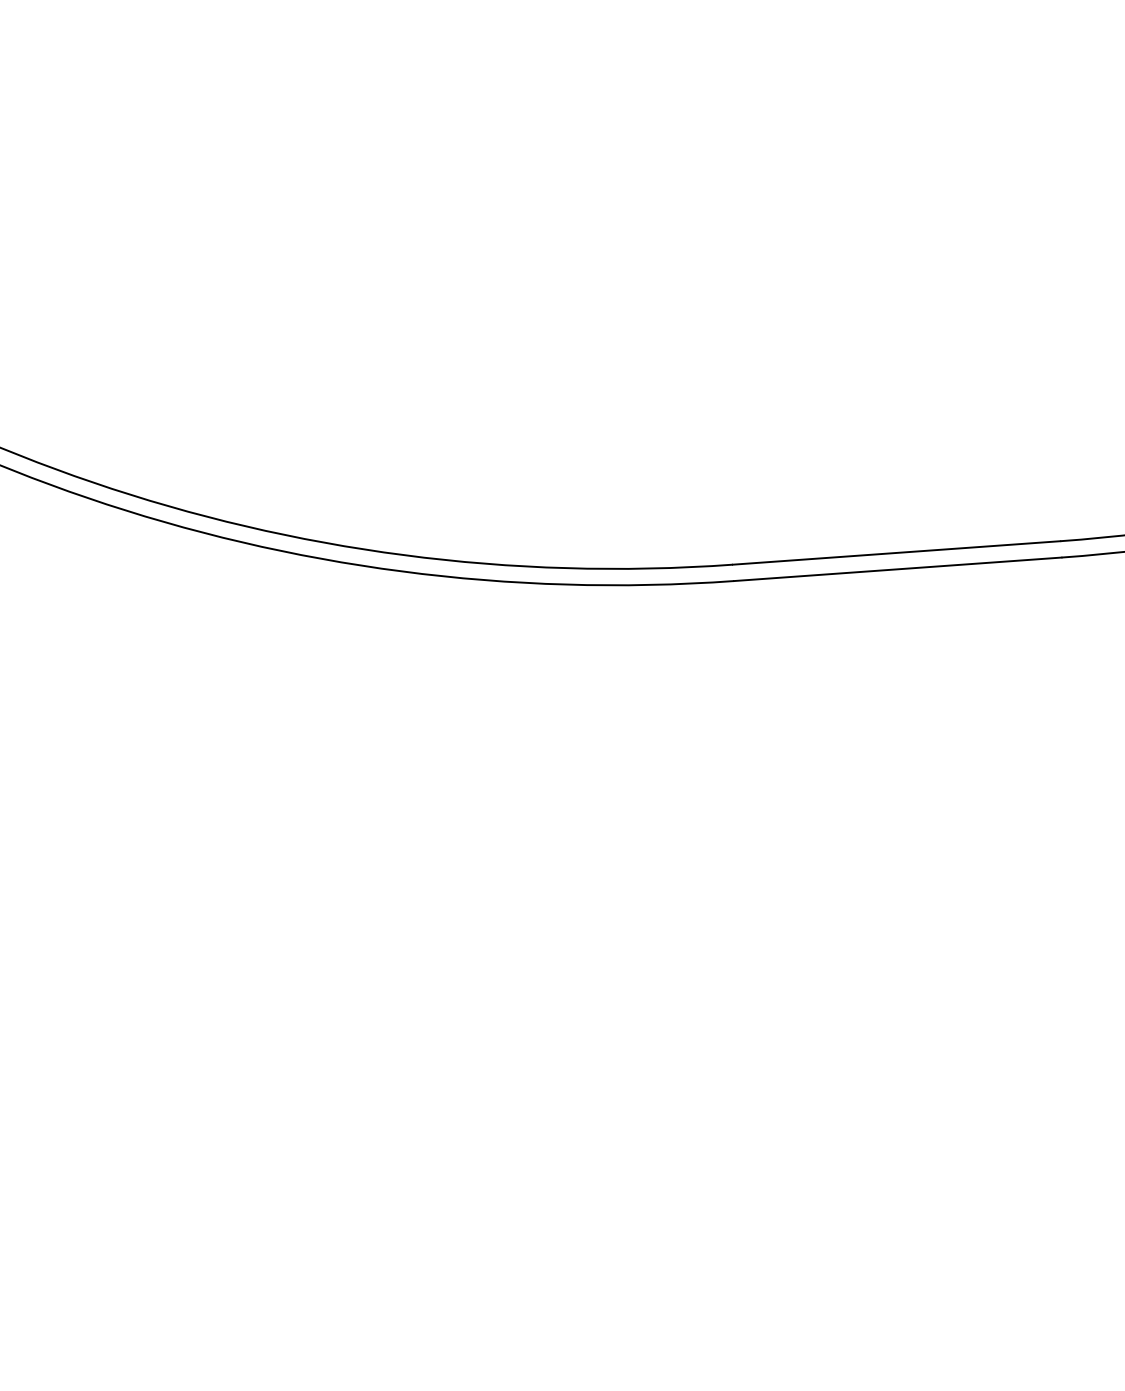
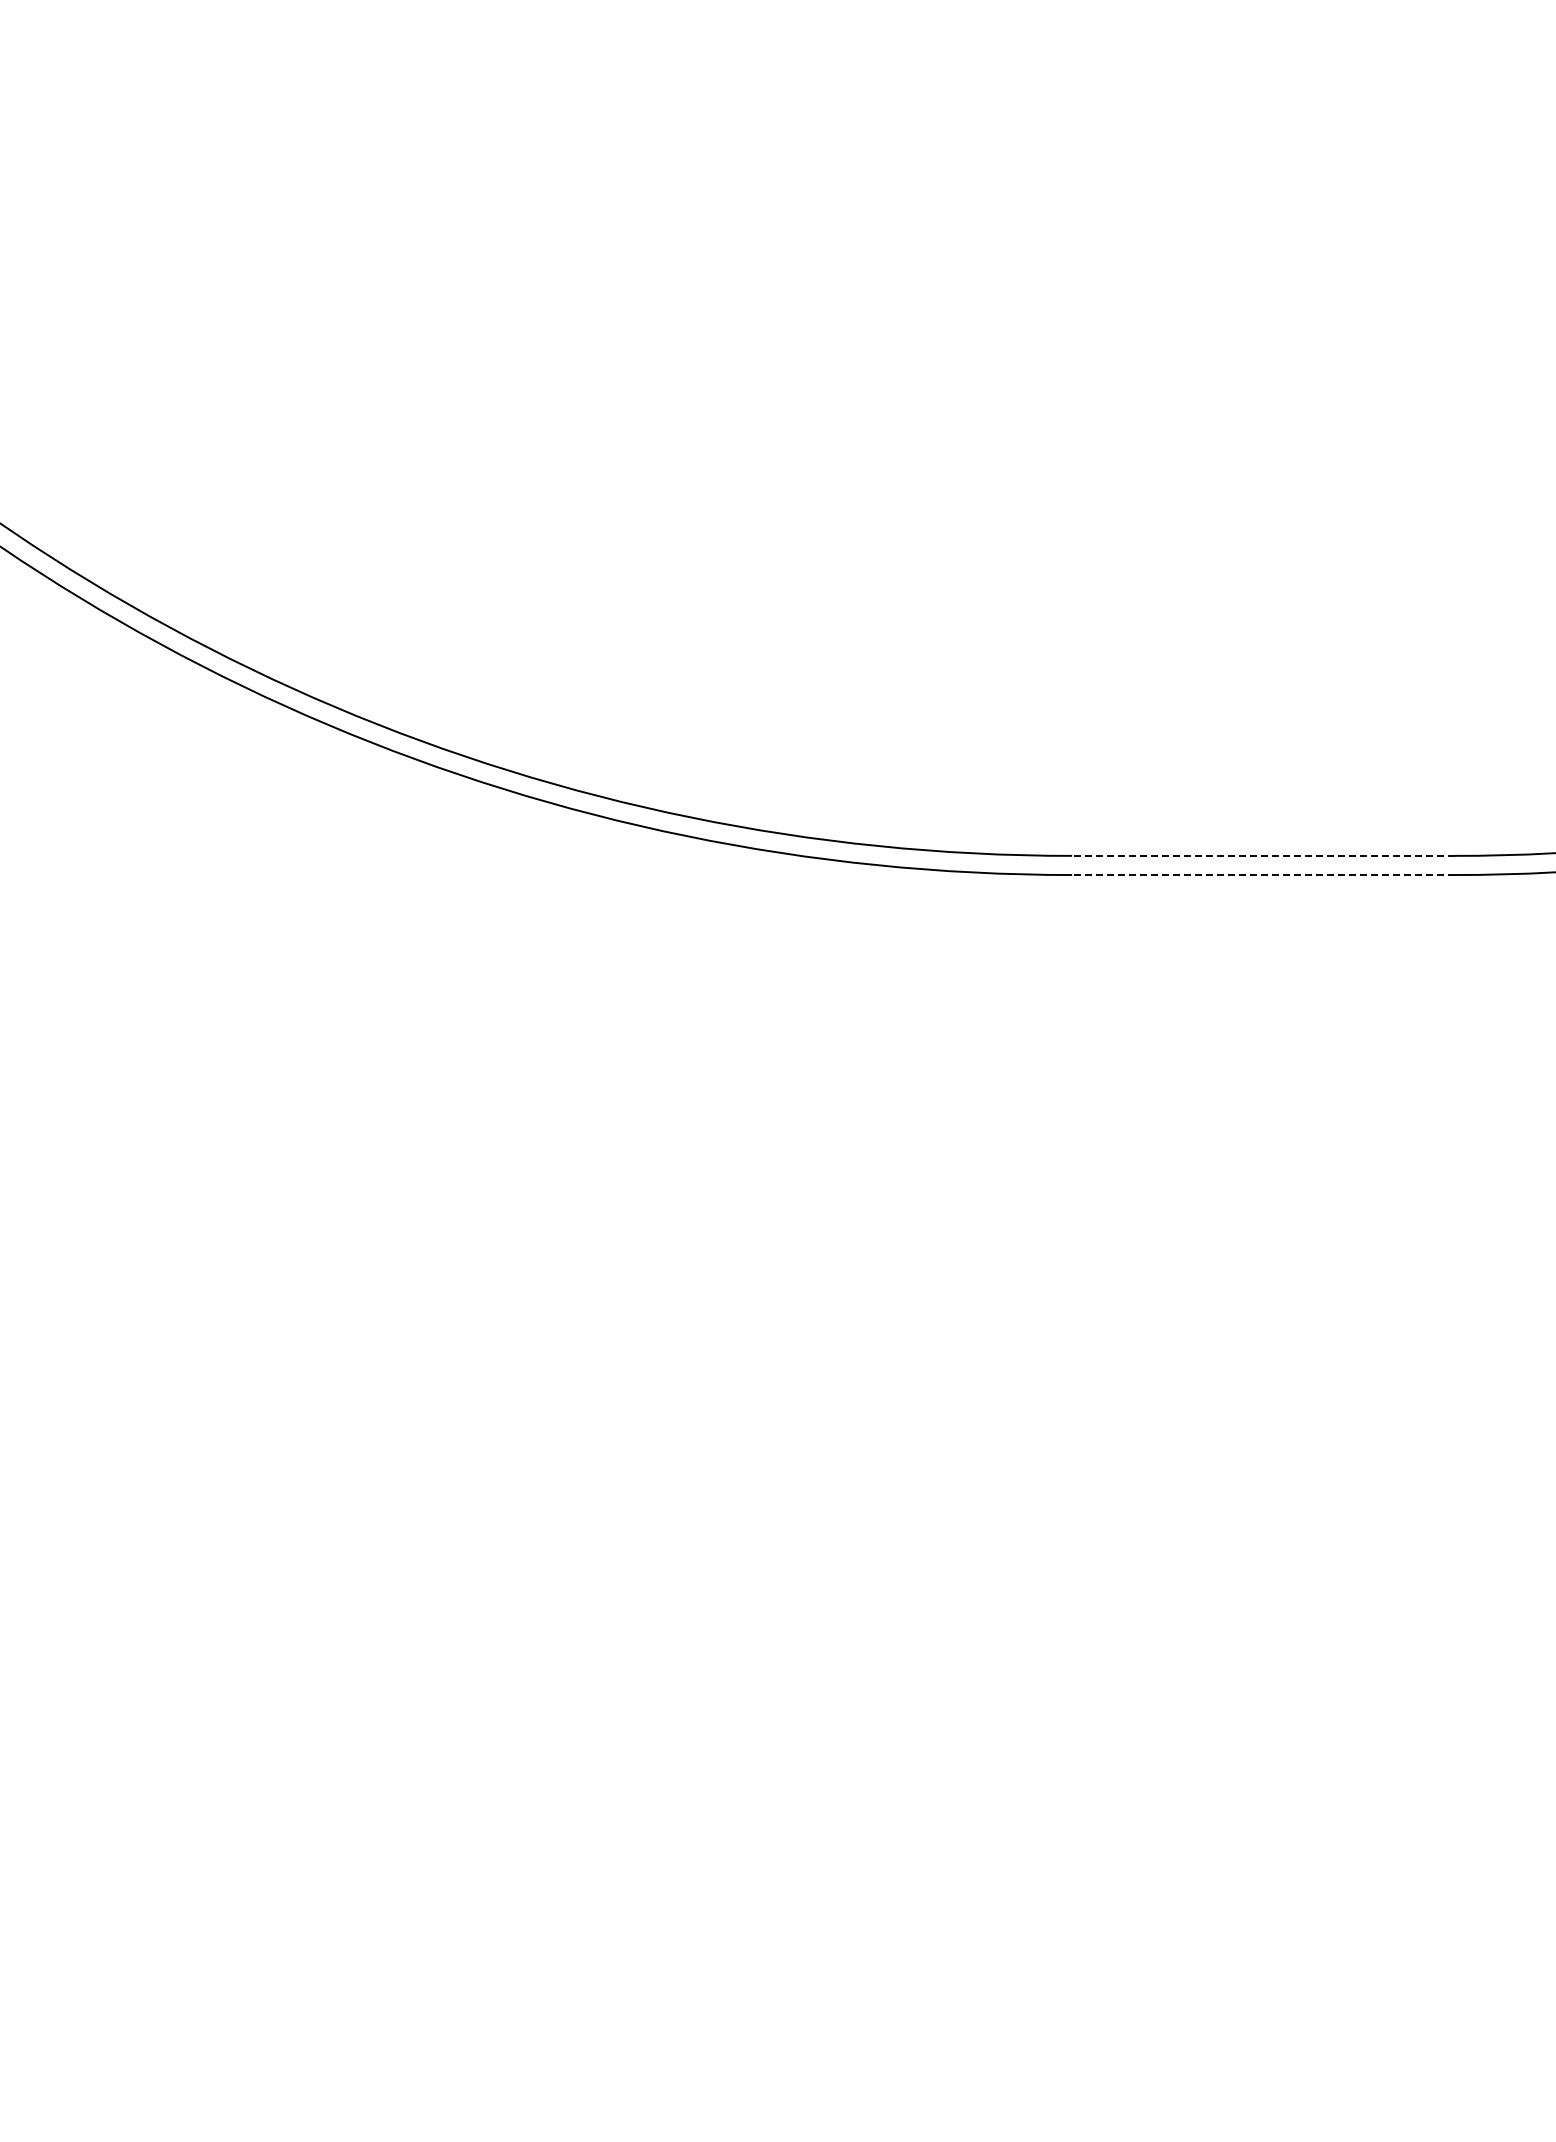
line: (895, 552) -> (1262, 855), solid -> dashed
line: (897, 569) -> (1262, 875), solid -> dashed

